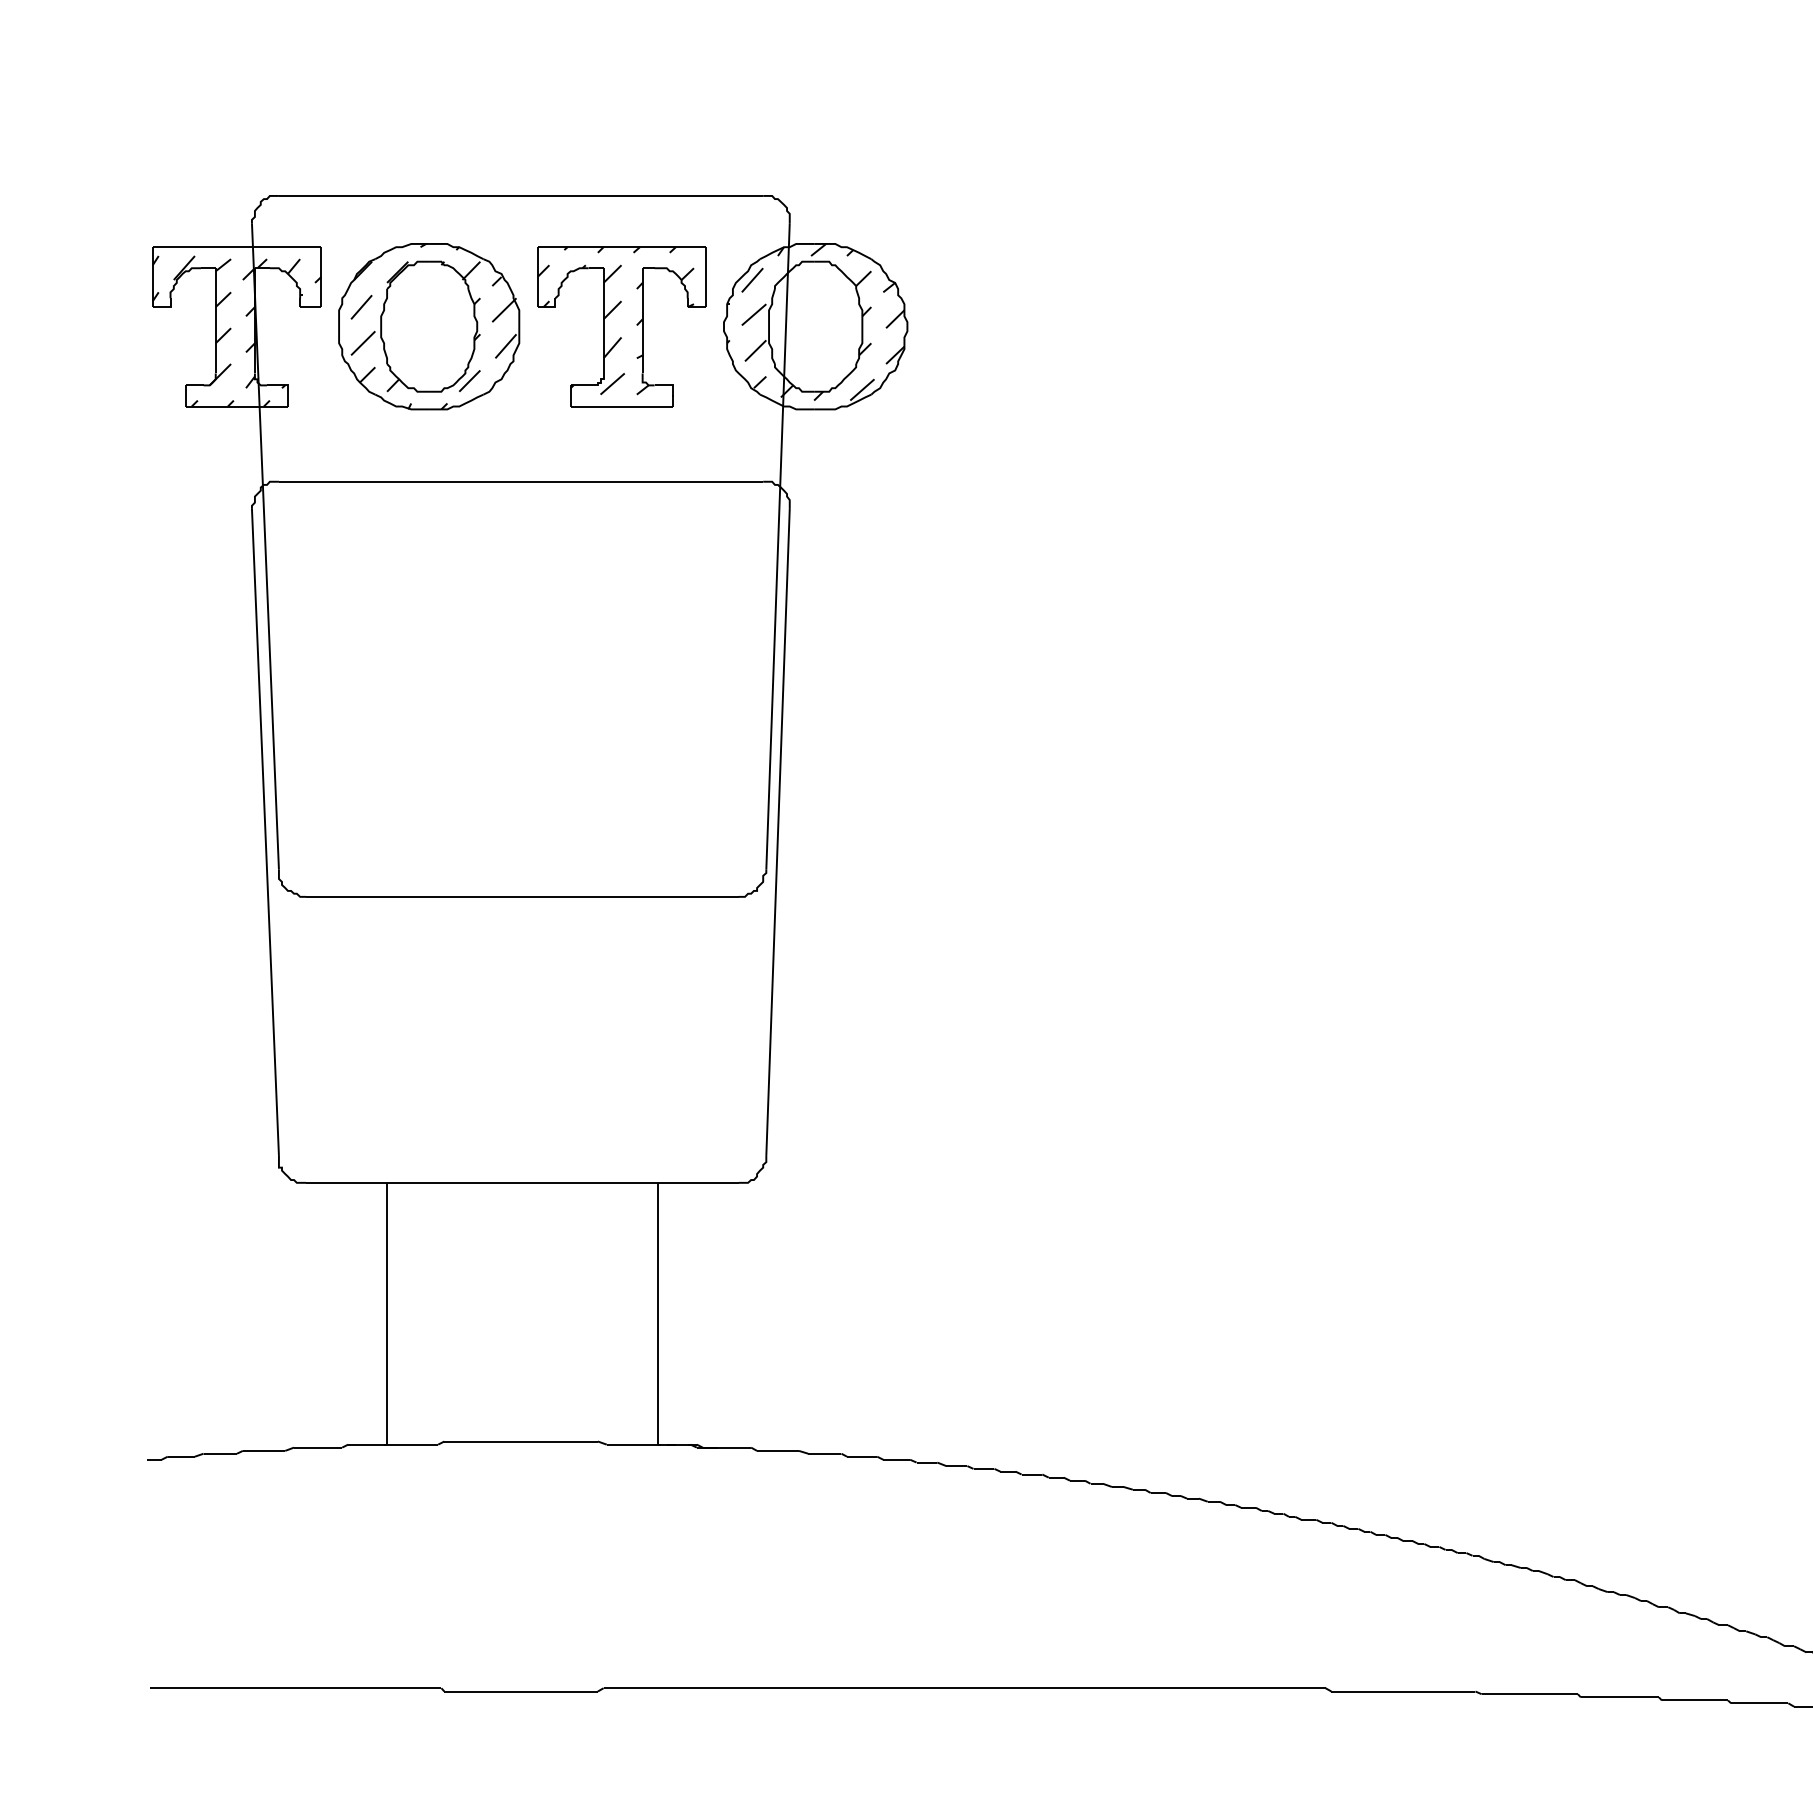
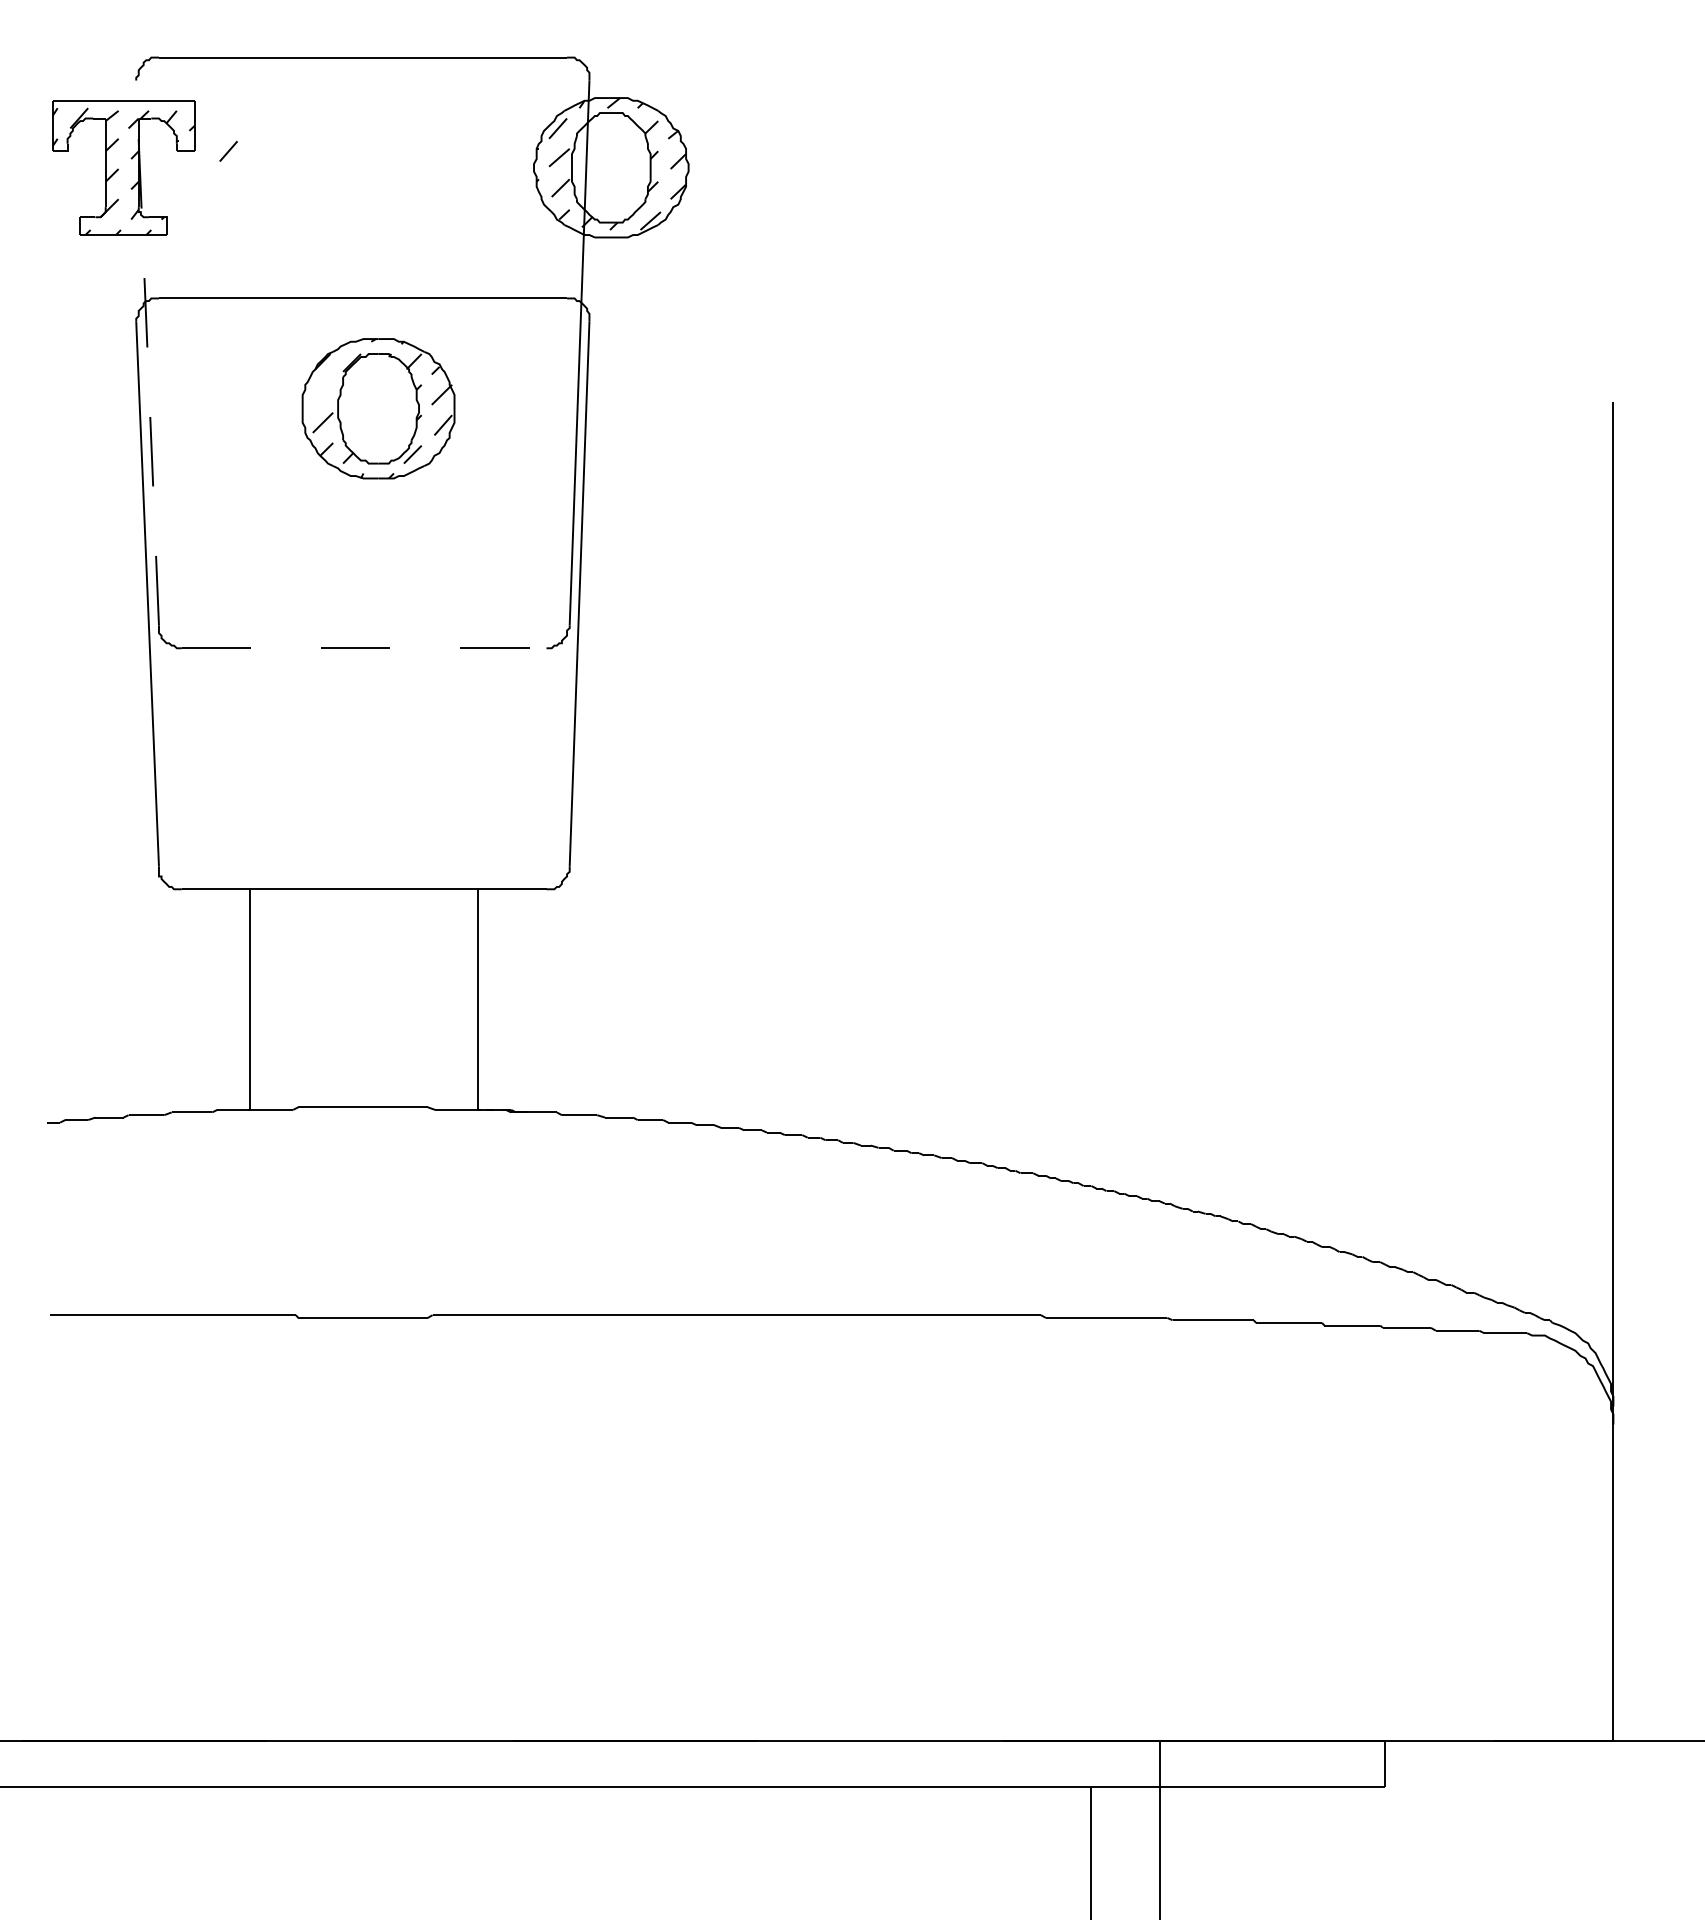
part: (429, 326) -> (378, 408), moved
part: (621, 326) -> (447, 167), removed
line: (265, 545) -> (147, 352), solid -> dashed
line: (522, 897) -> (364, 648), solid -> dashed

